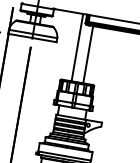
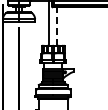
line: (88, 54) -> (57, 26), solid -> dashed

